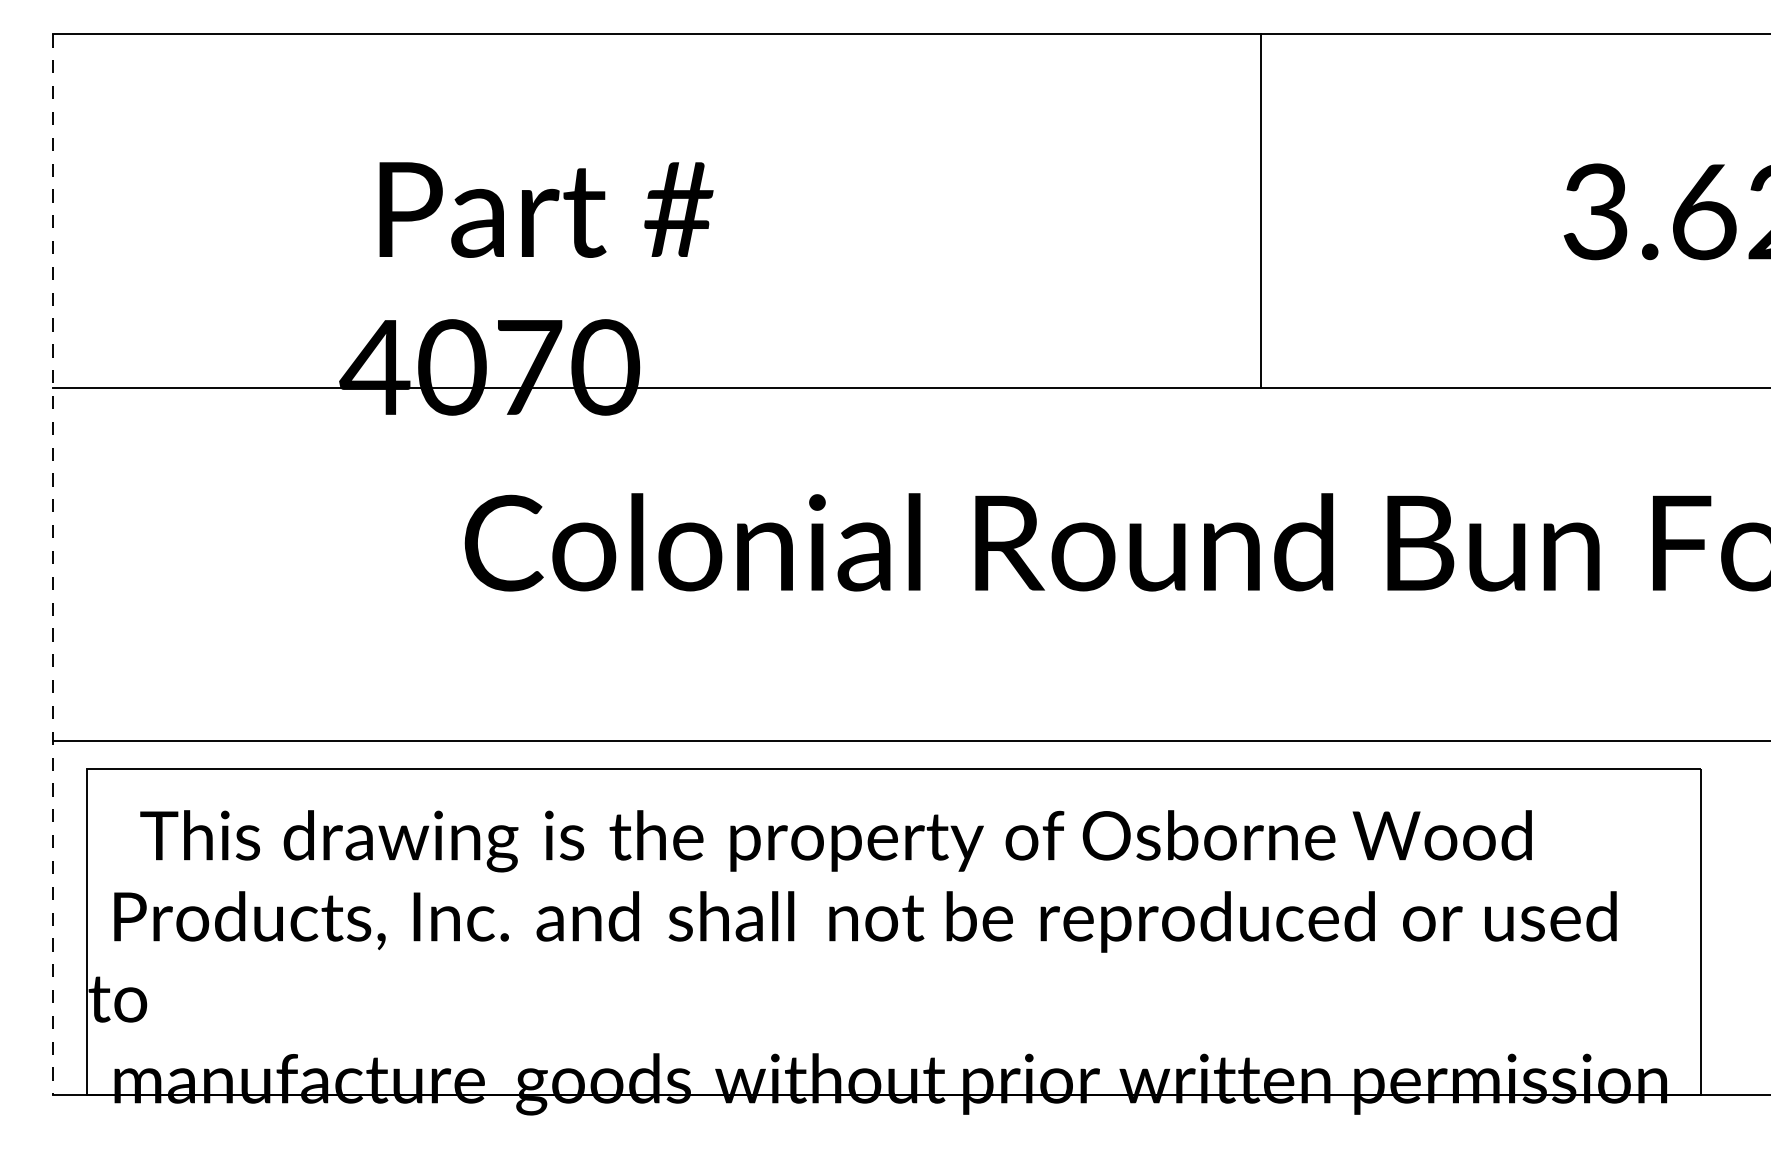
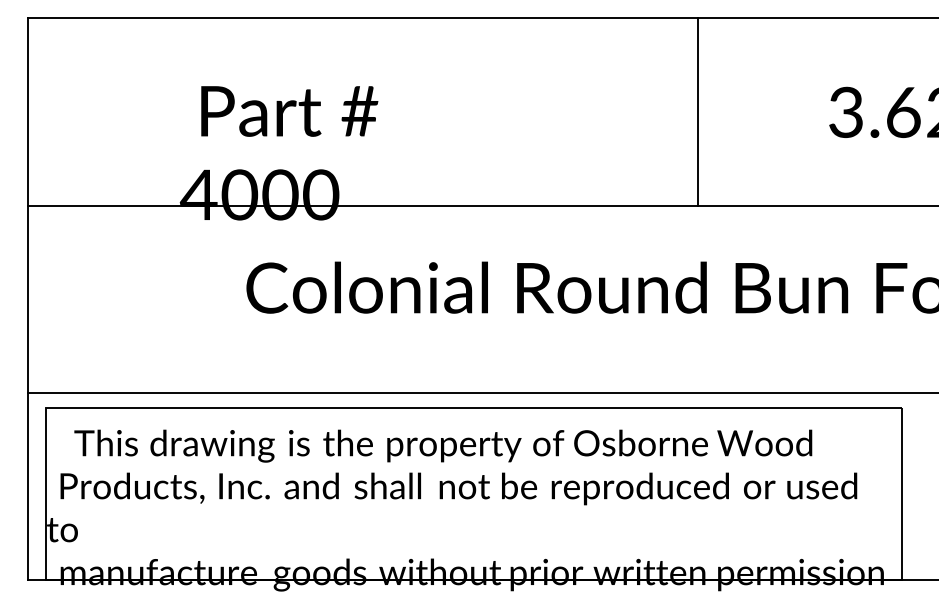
line: (1260, 210) -> (697, 111), moved
text: (529, 366) -> (280, 194), 4070 -> 4000
line: (53, 564) -> (28, 299), dashed -> solid

